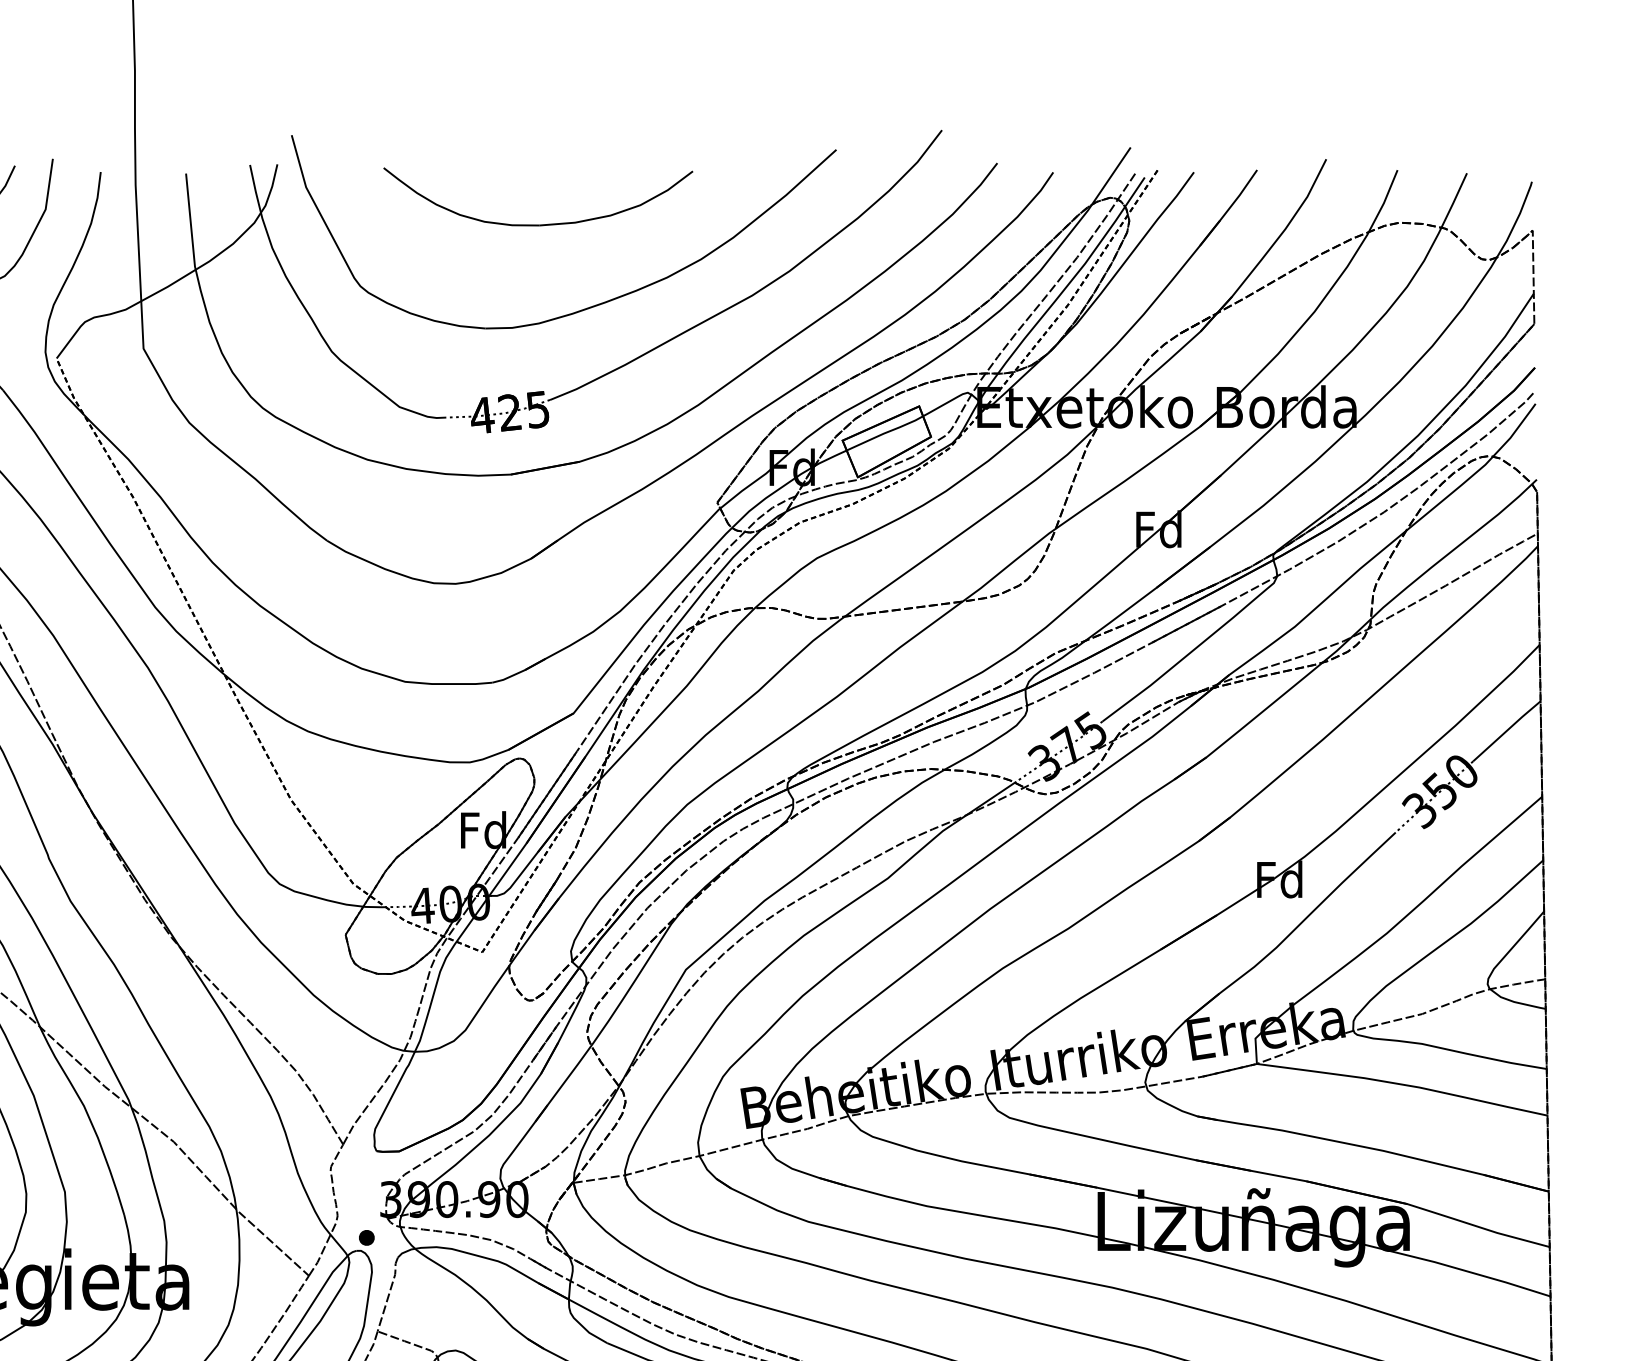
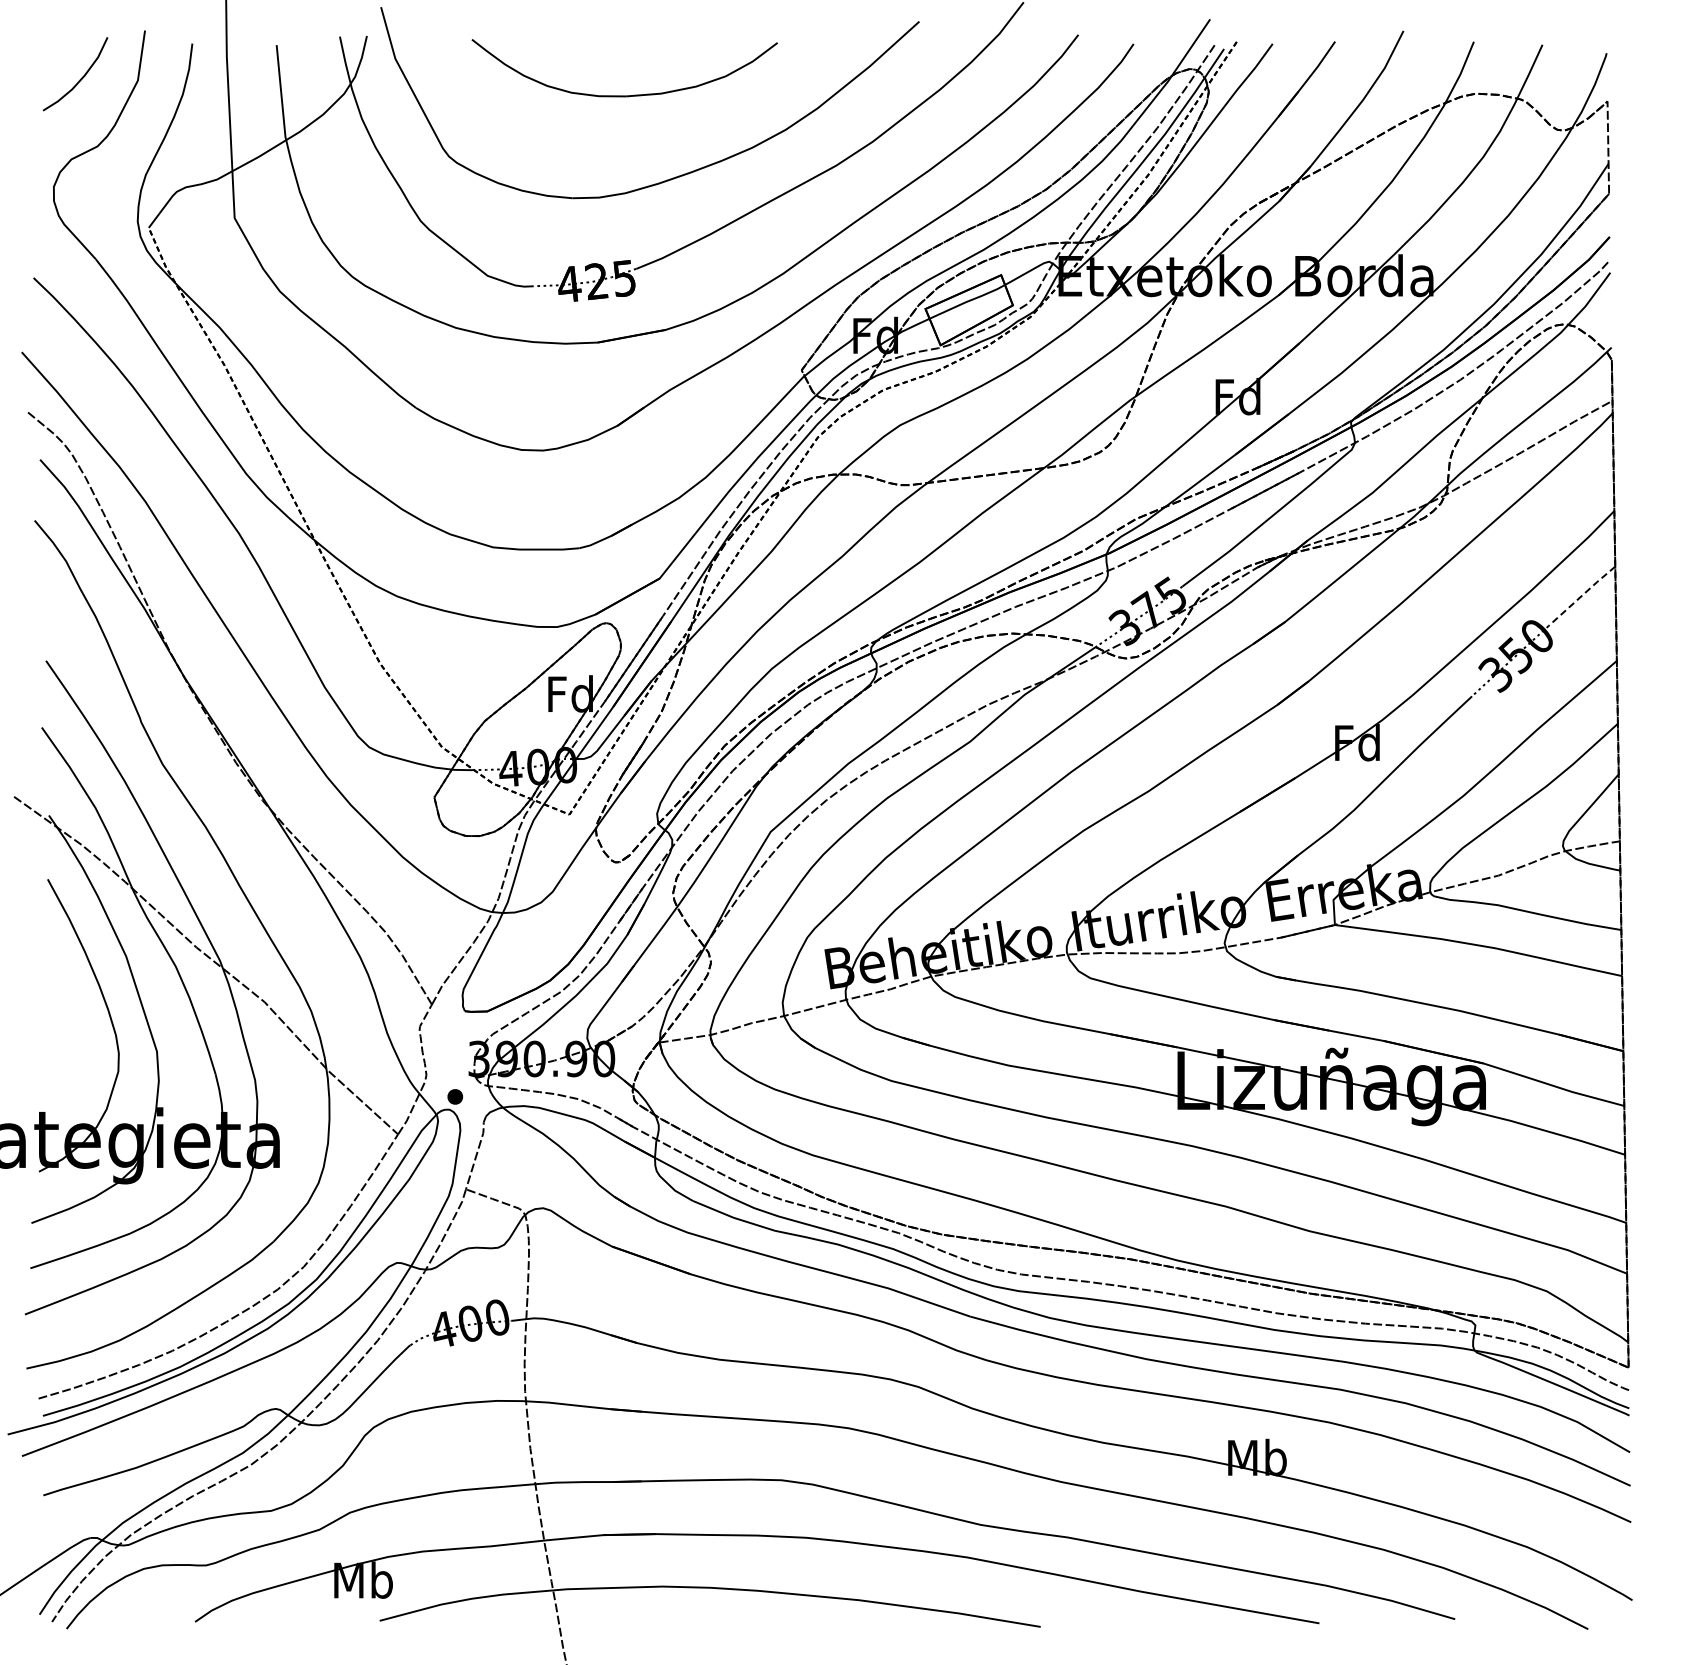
line: (1506, 730) -> (1581, 595), solid -> dashed

